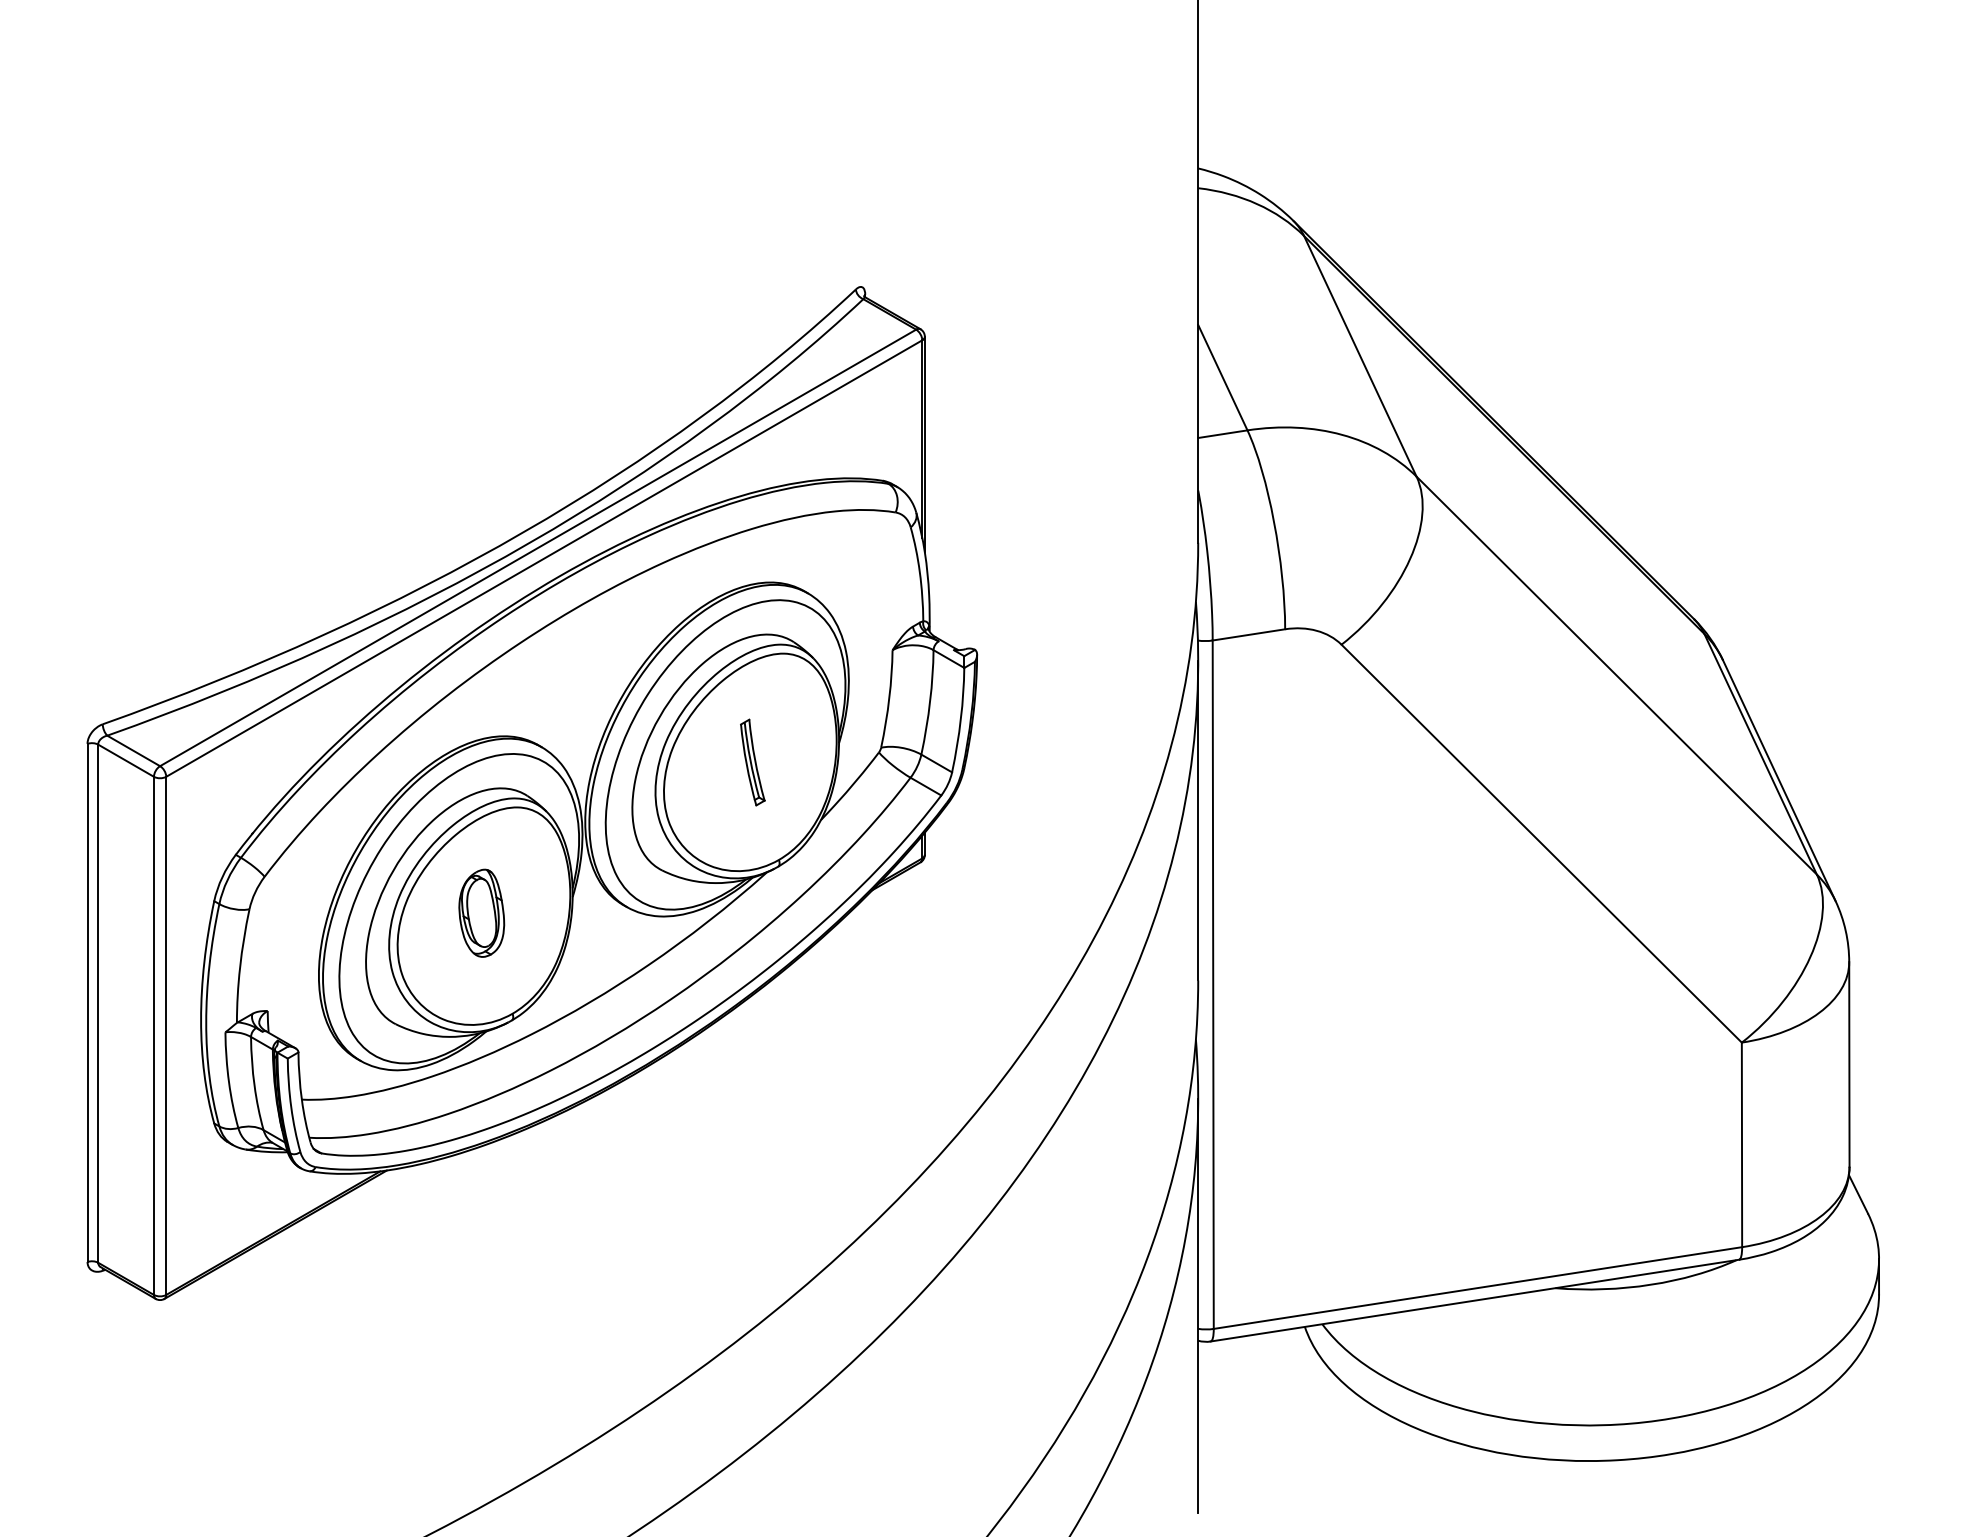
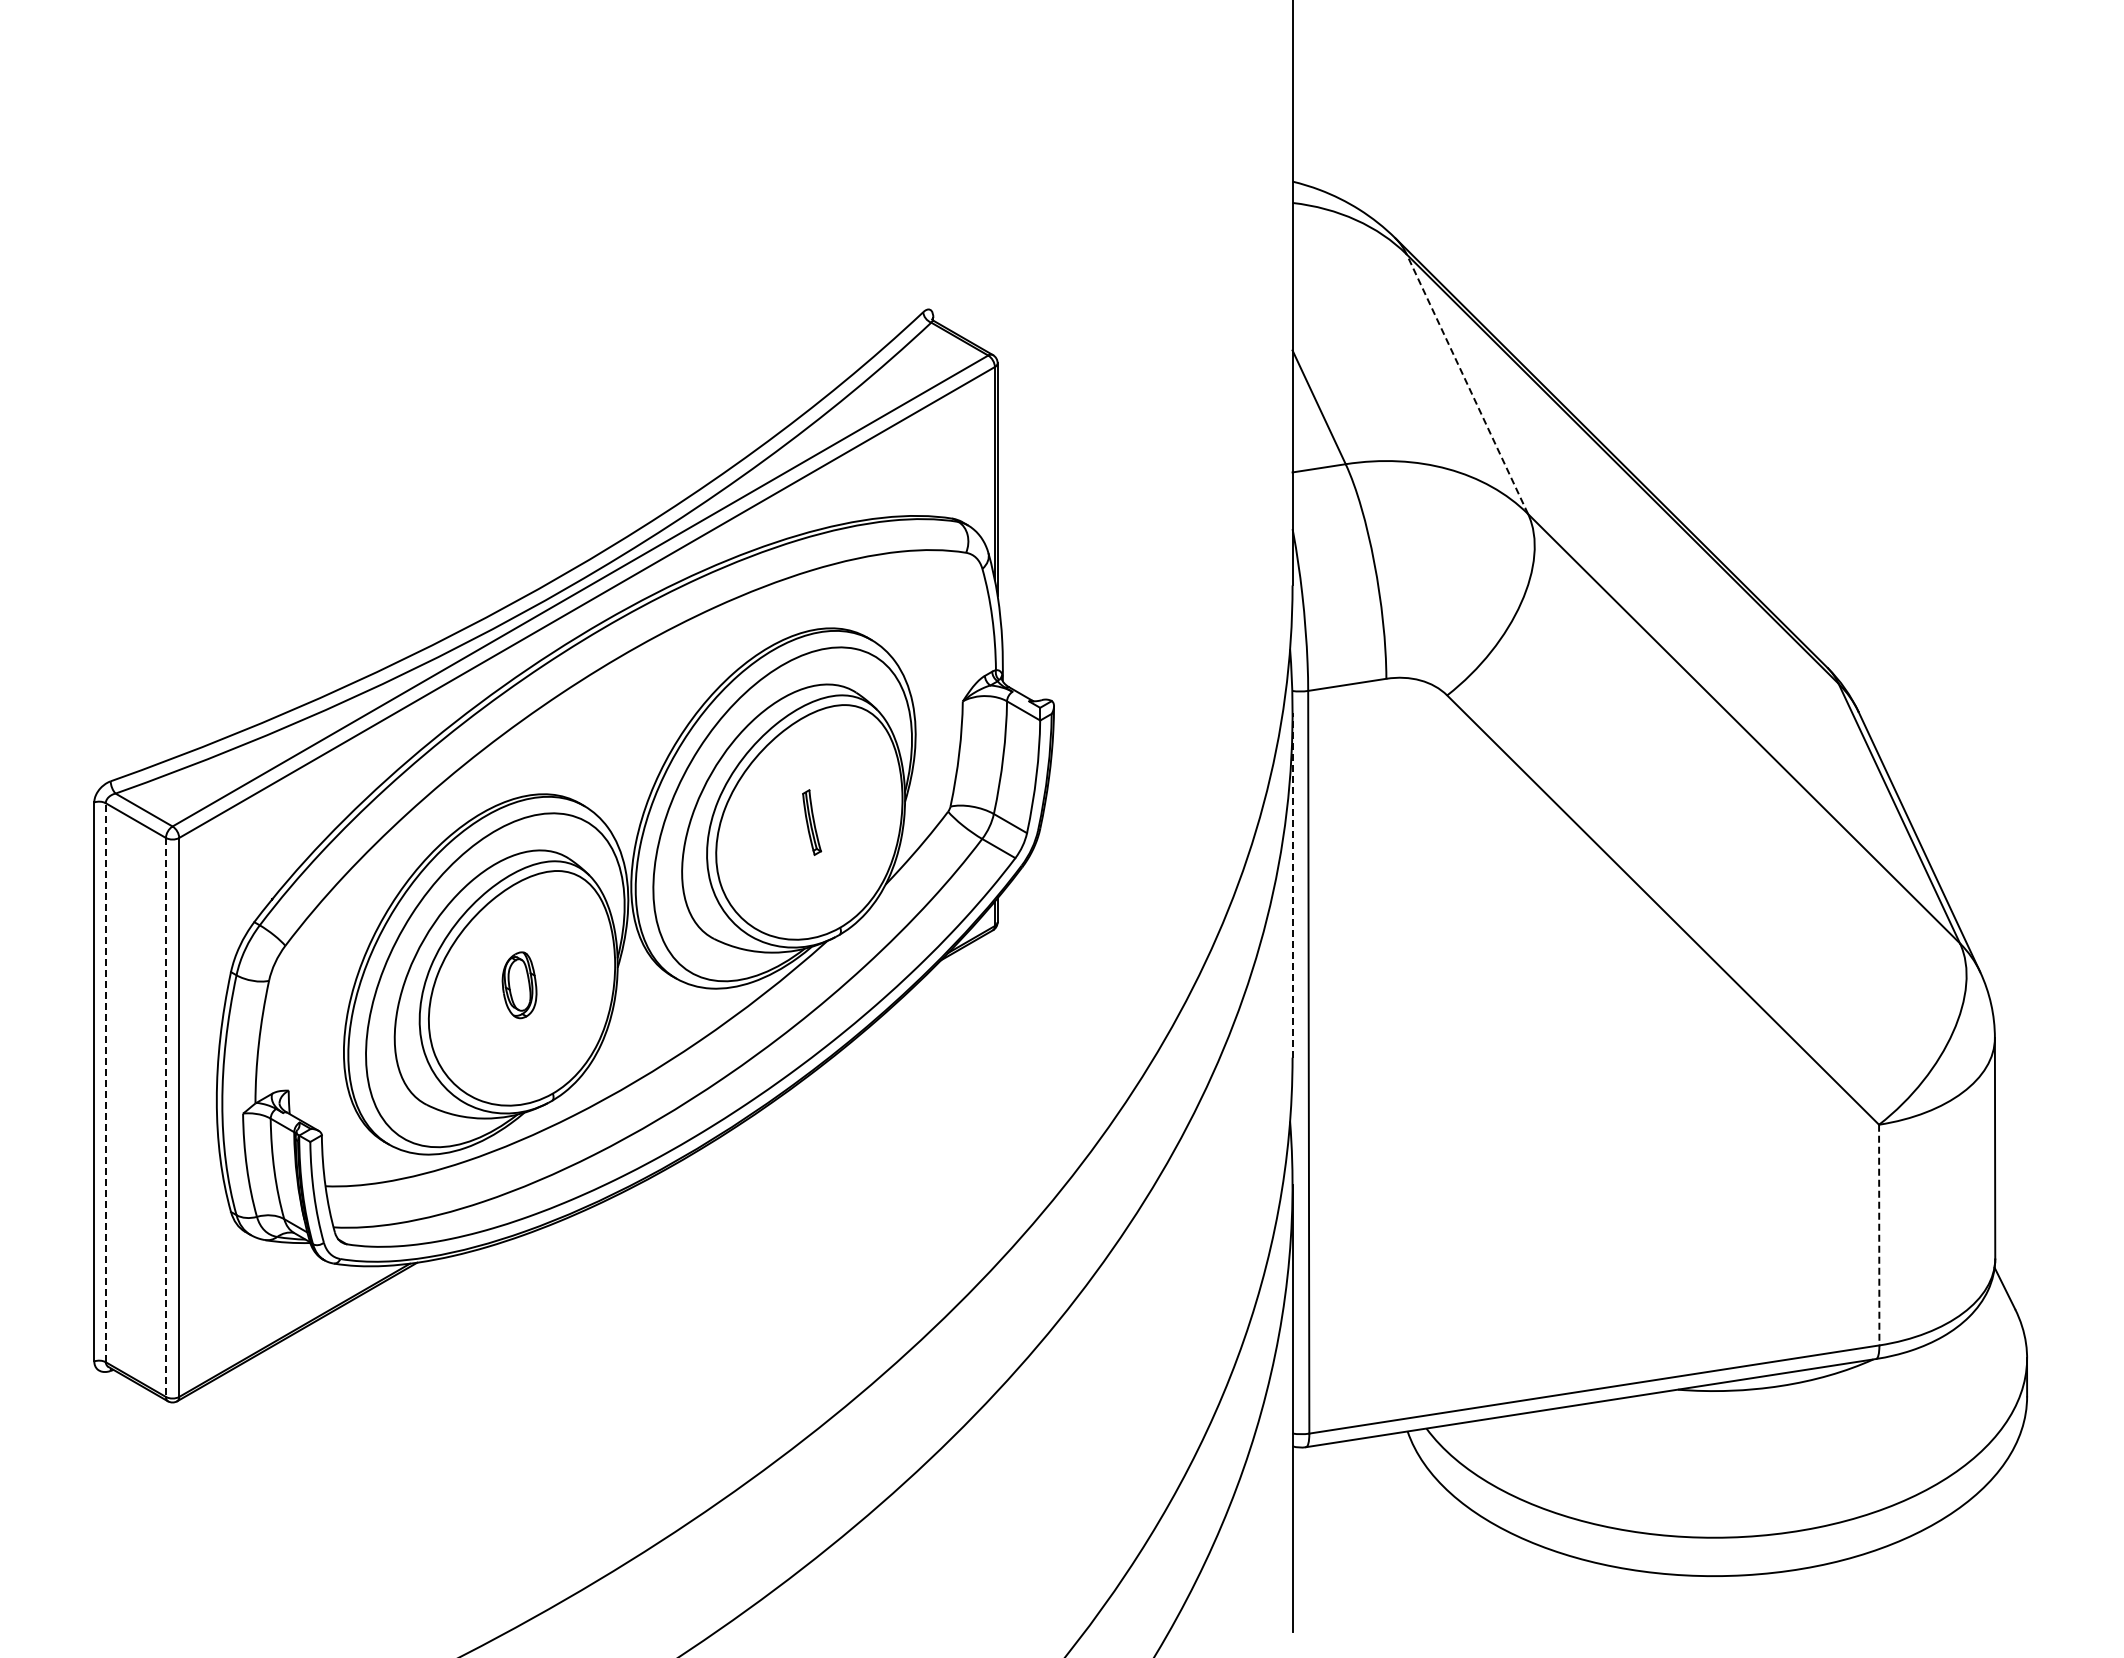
line: (1360, 355) -> (1467, 383), solid -> dashed
part: (752, 762) -> (811, 822), size x0.7
line: (1198, 819) -> (1292, 884), solid -> dashed
part: (481, 913) -> (519, 985), size x0.7
line: (97, 1003) -> (105, 1082), solid -> dashed
line: (153, 1035) -> (165, 1117), solid -> dashed
line: (1742, 1145) -> (1879, 1235), solid -> dashed

